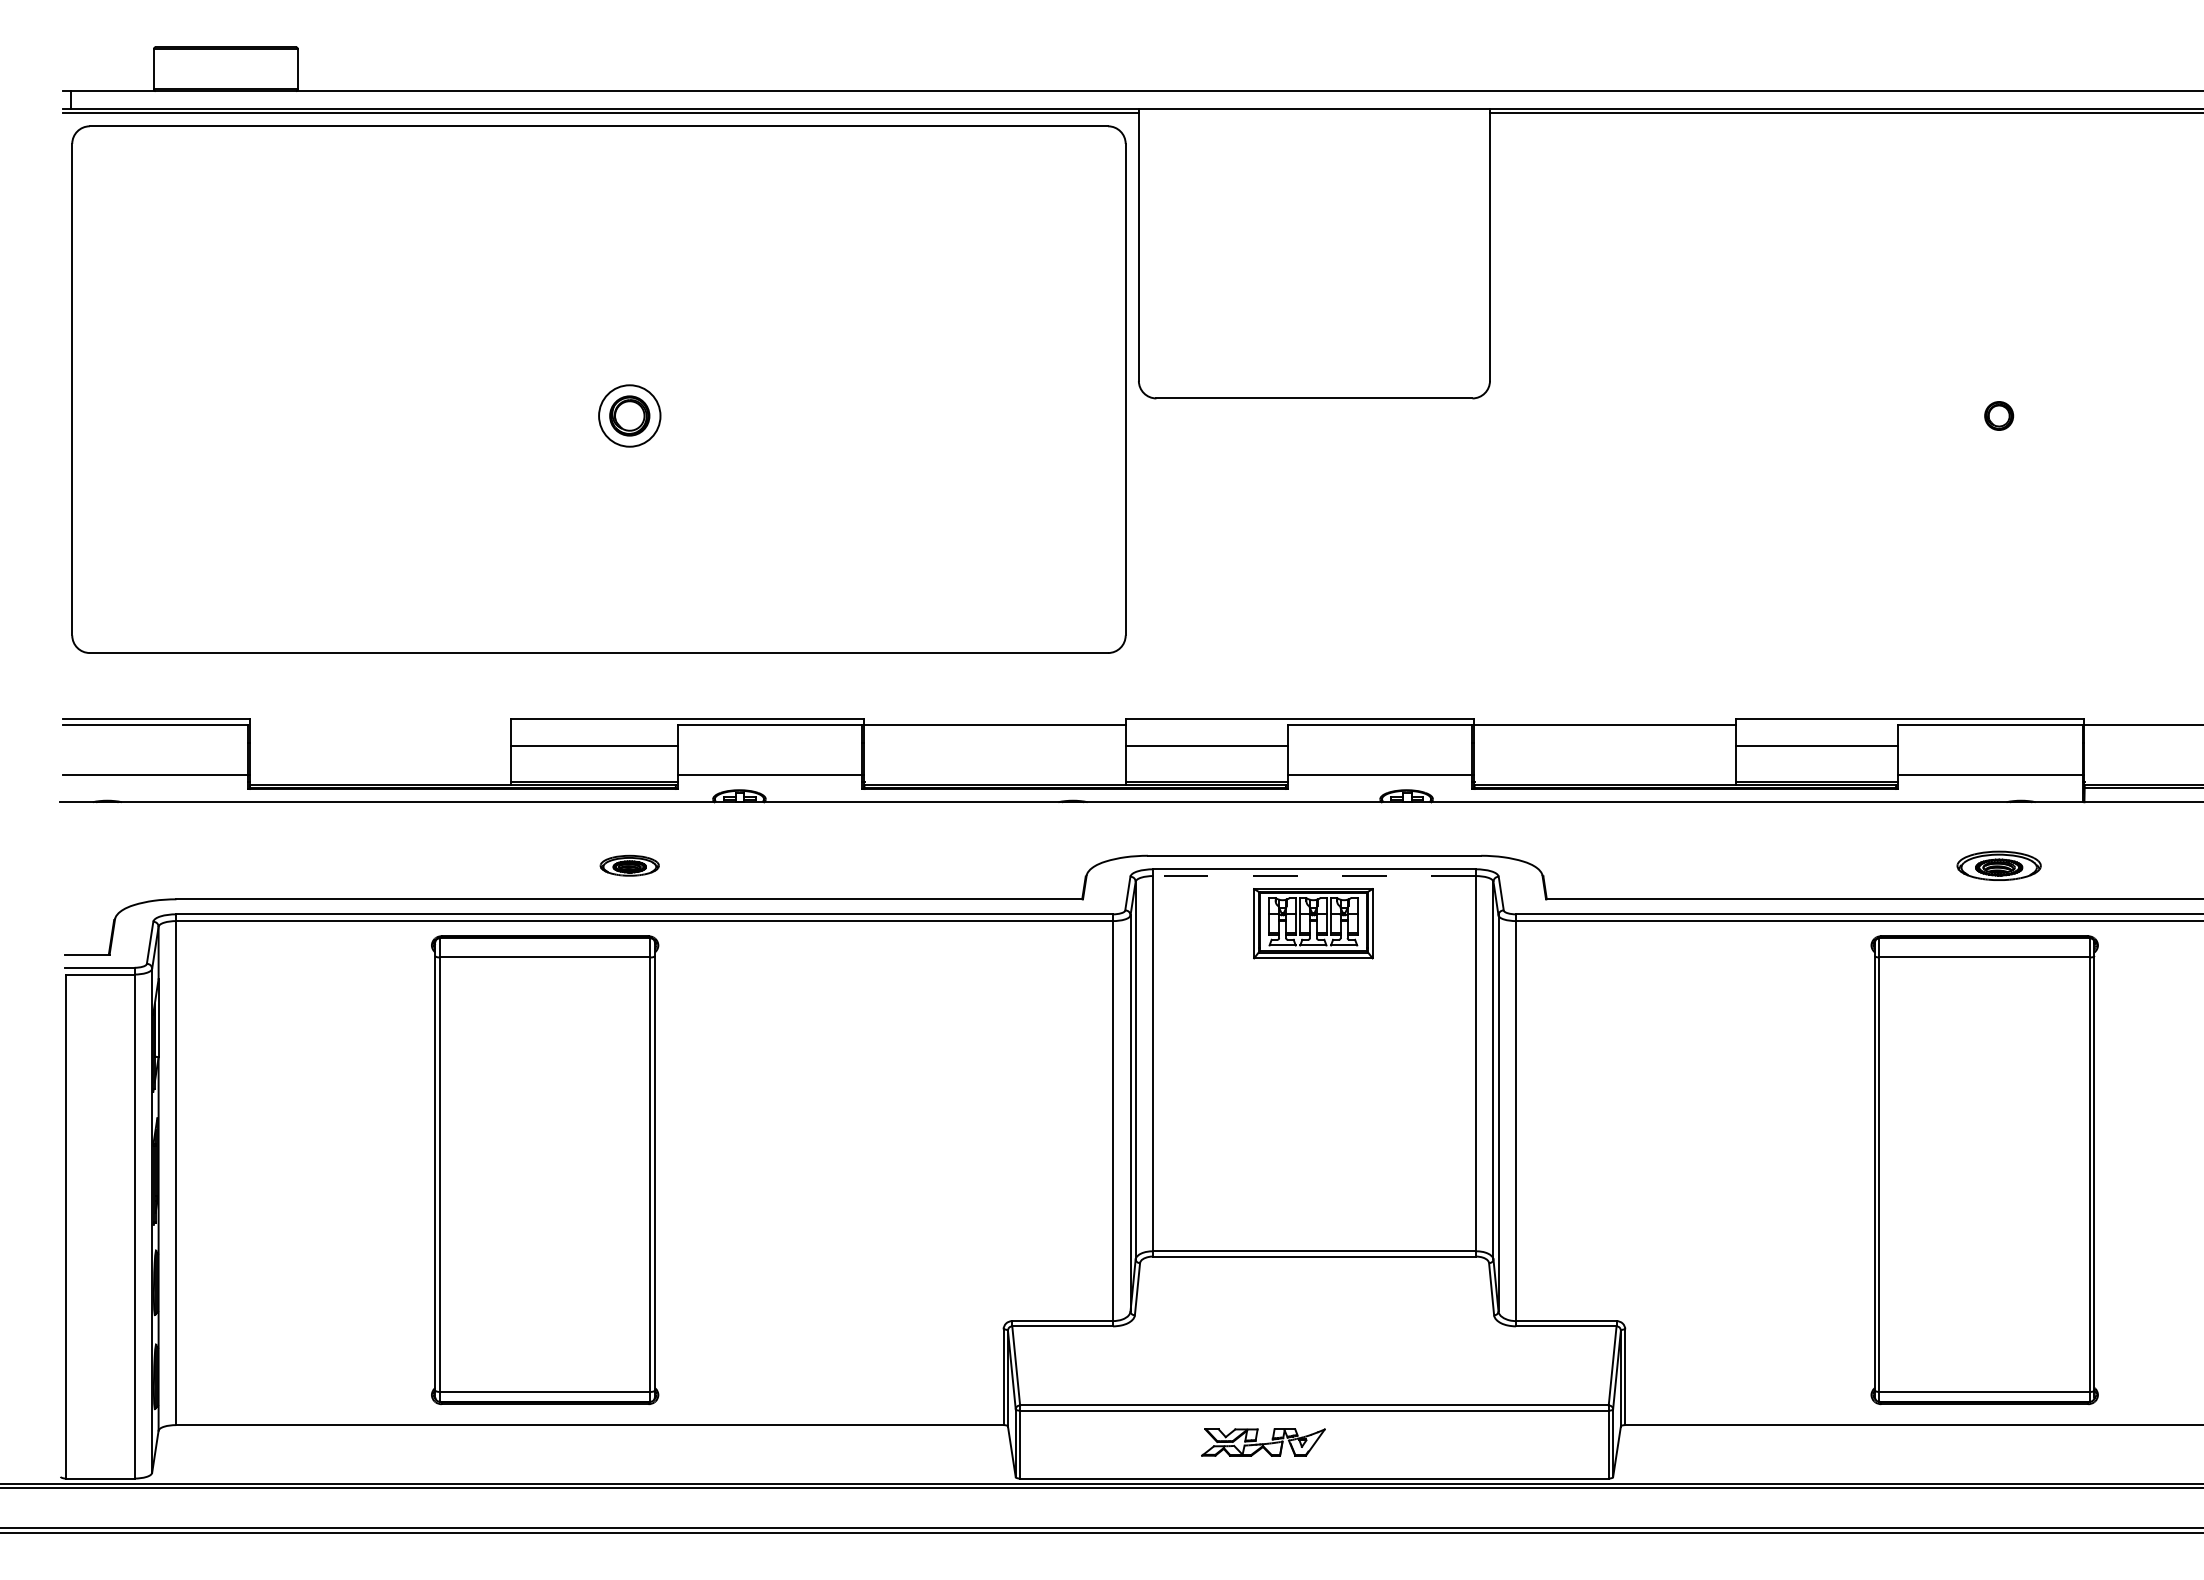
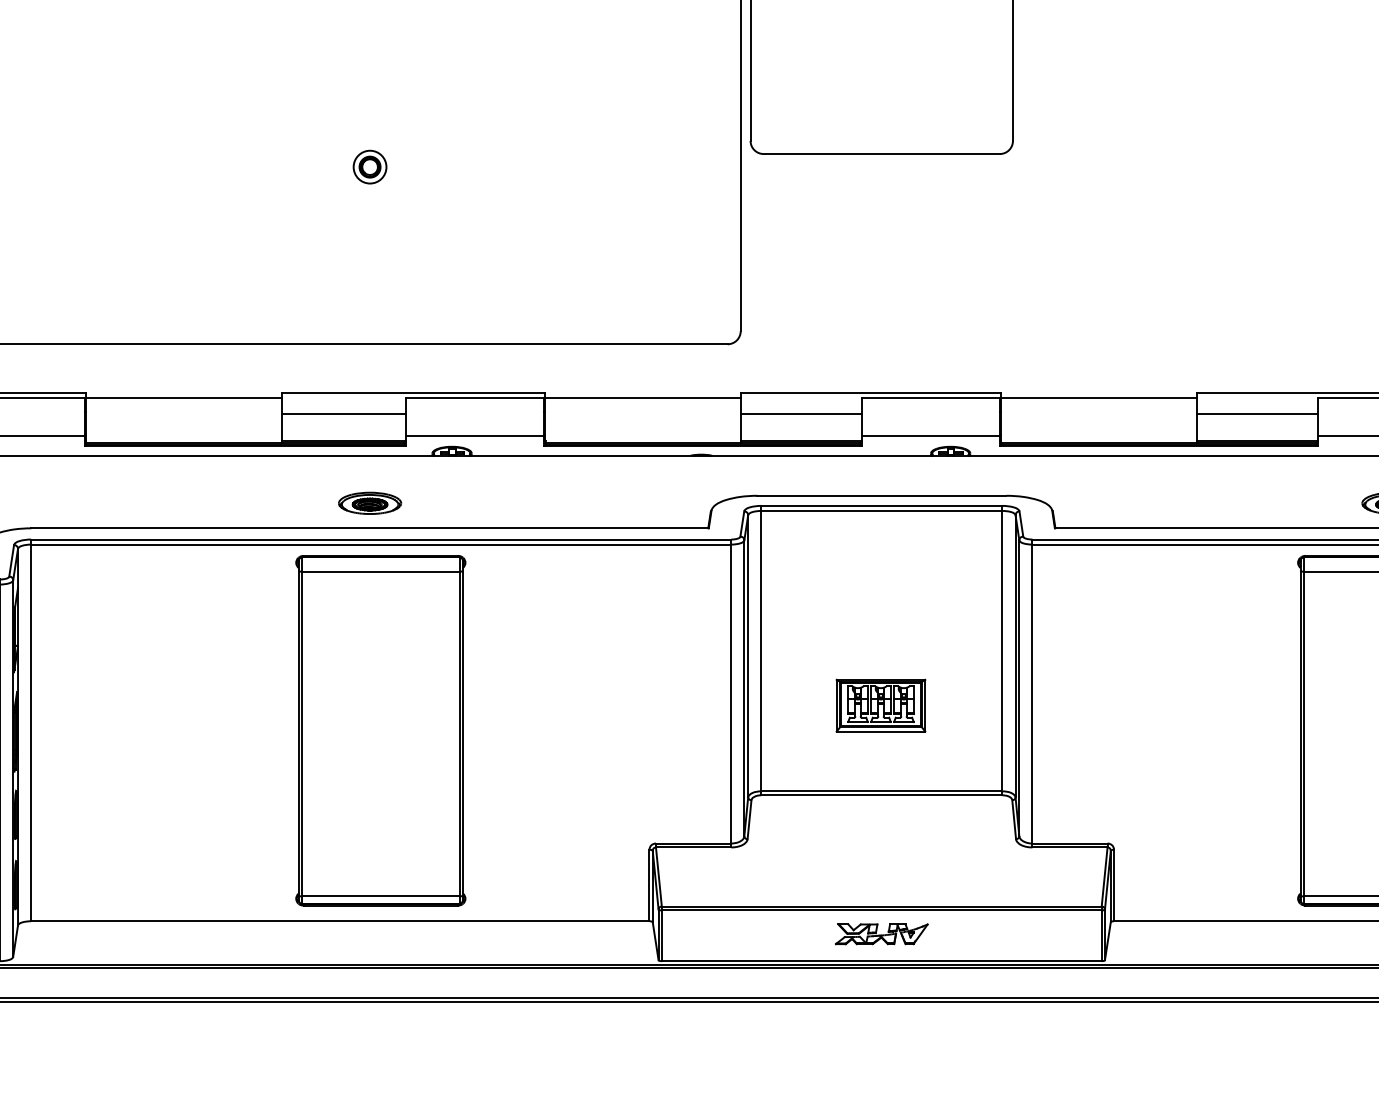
part: (629, 415) -> (369, 166), size x0.71
line: (380, 725) -> (183, 398), added
part: (629, 865) -> (369, 503), size x1.43
line: (1314, 876) -> (881, 511), dashed -> solid
part: (1313, 923) -> (881, 705), moved
part: (545, 1169) -> (381, 730), moved
part: (1263, 1442) -> (881, 934), moved

